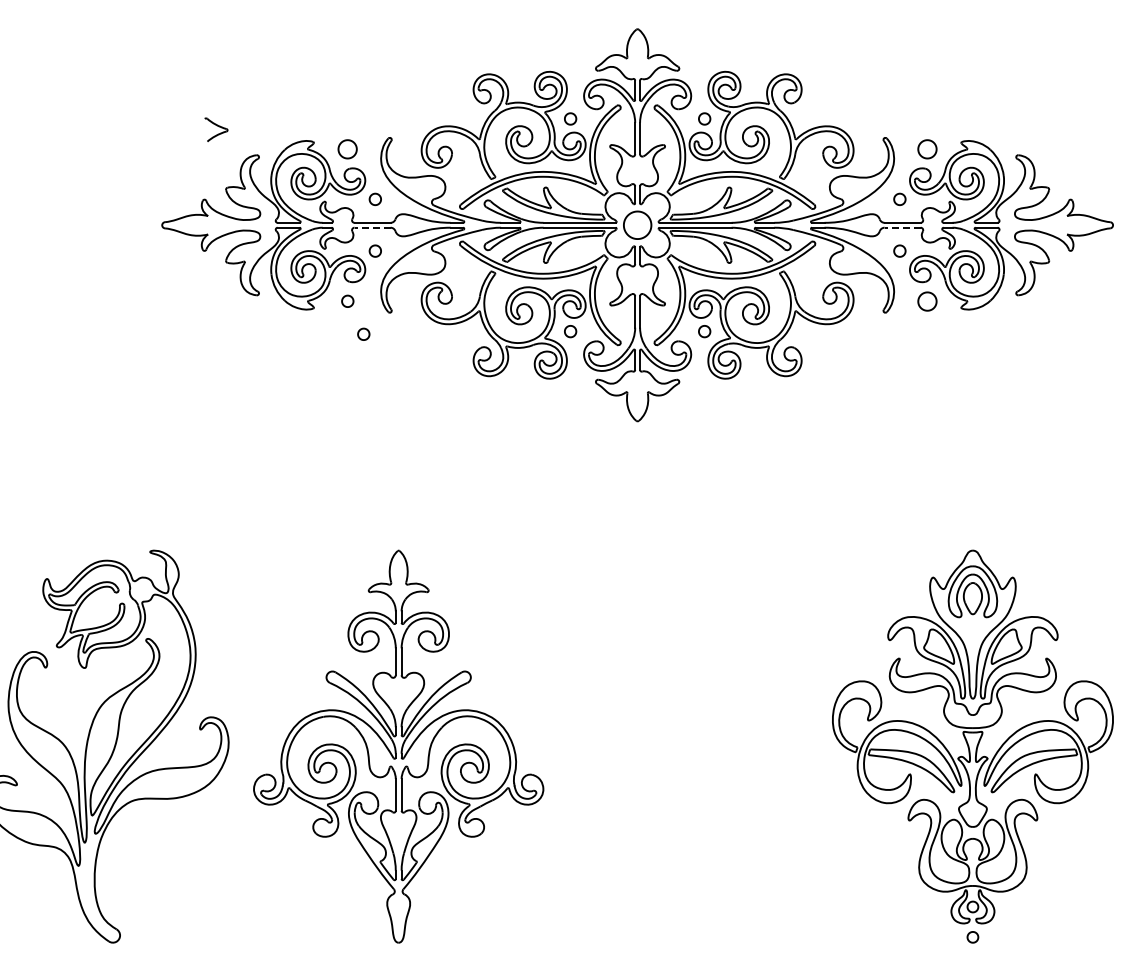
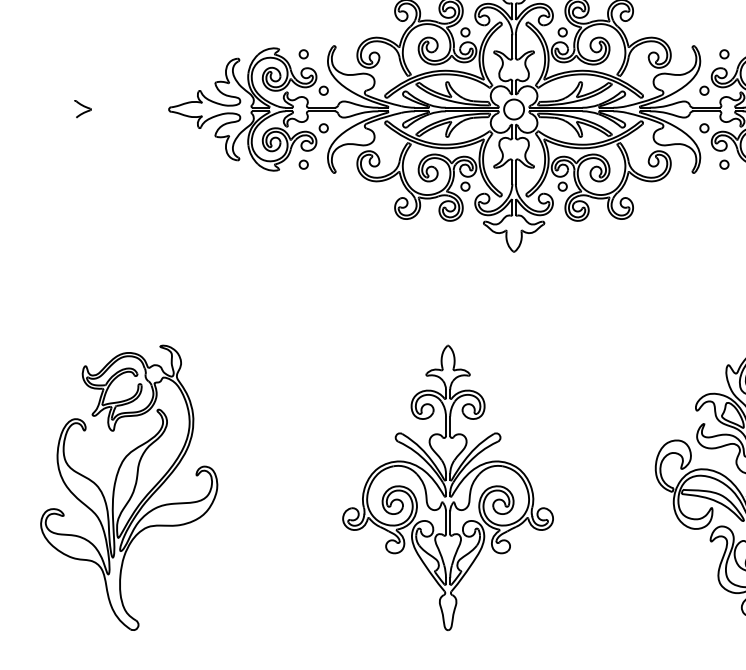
part: (216, 129) -> (82, 108), moved
part: (347, 148) -> (303, 53), size x0.62
part: (927, 148) -> (724, 53), size x0.62
line: (372, 227) -> (321, 111), dashed -> solid
line: (902, 227) -> (706, 111), dashed -> solid
part: (927, 300) -> (724, 164), size x0.62
part: (363, 333) -> (315, 188), removed
part: (398, 746) -> (447, 487), moved

